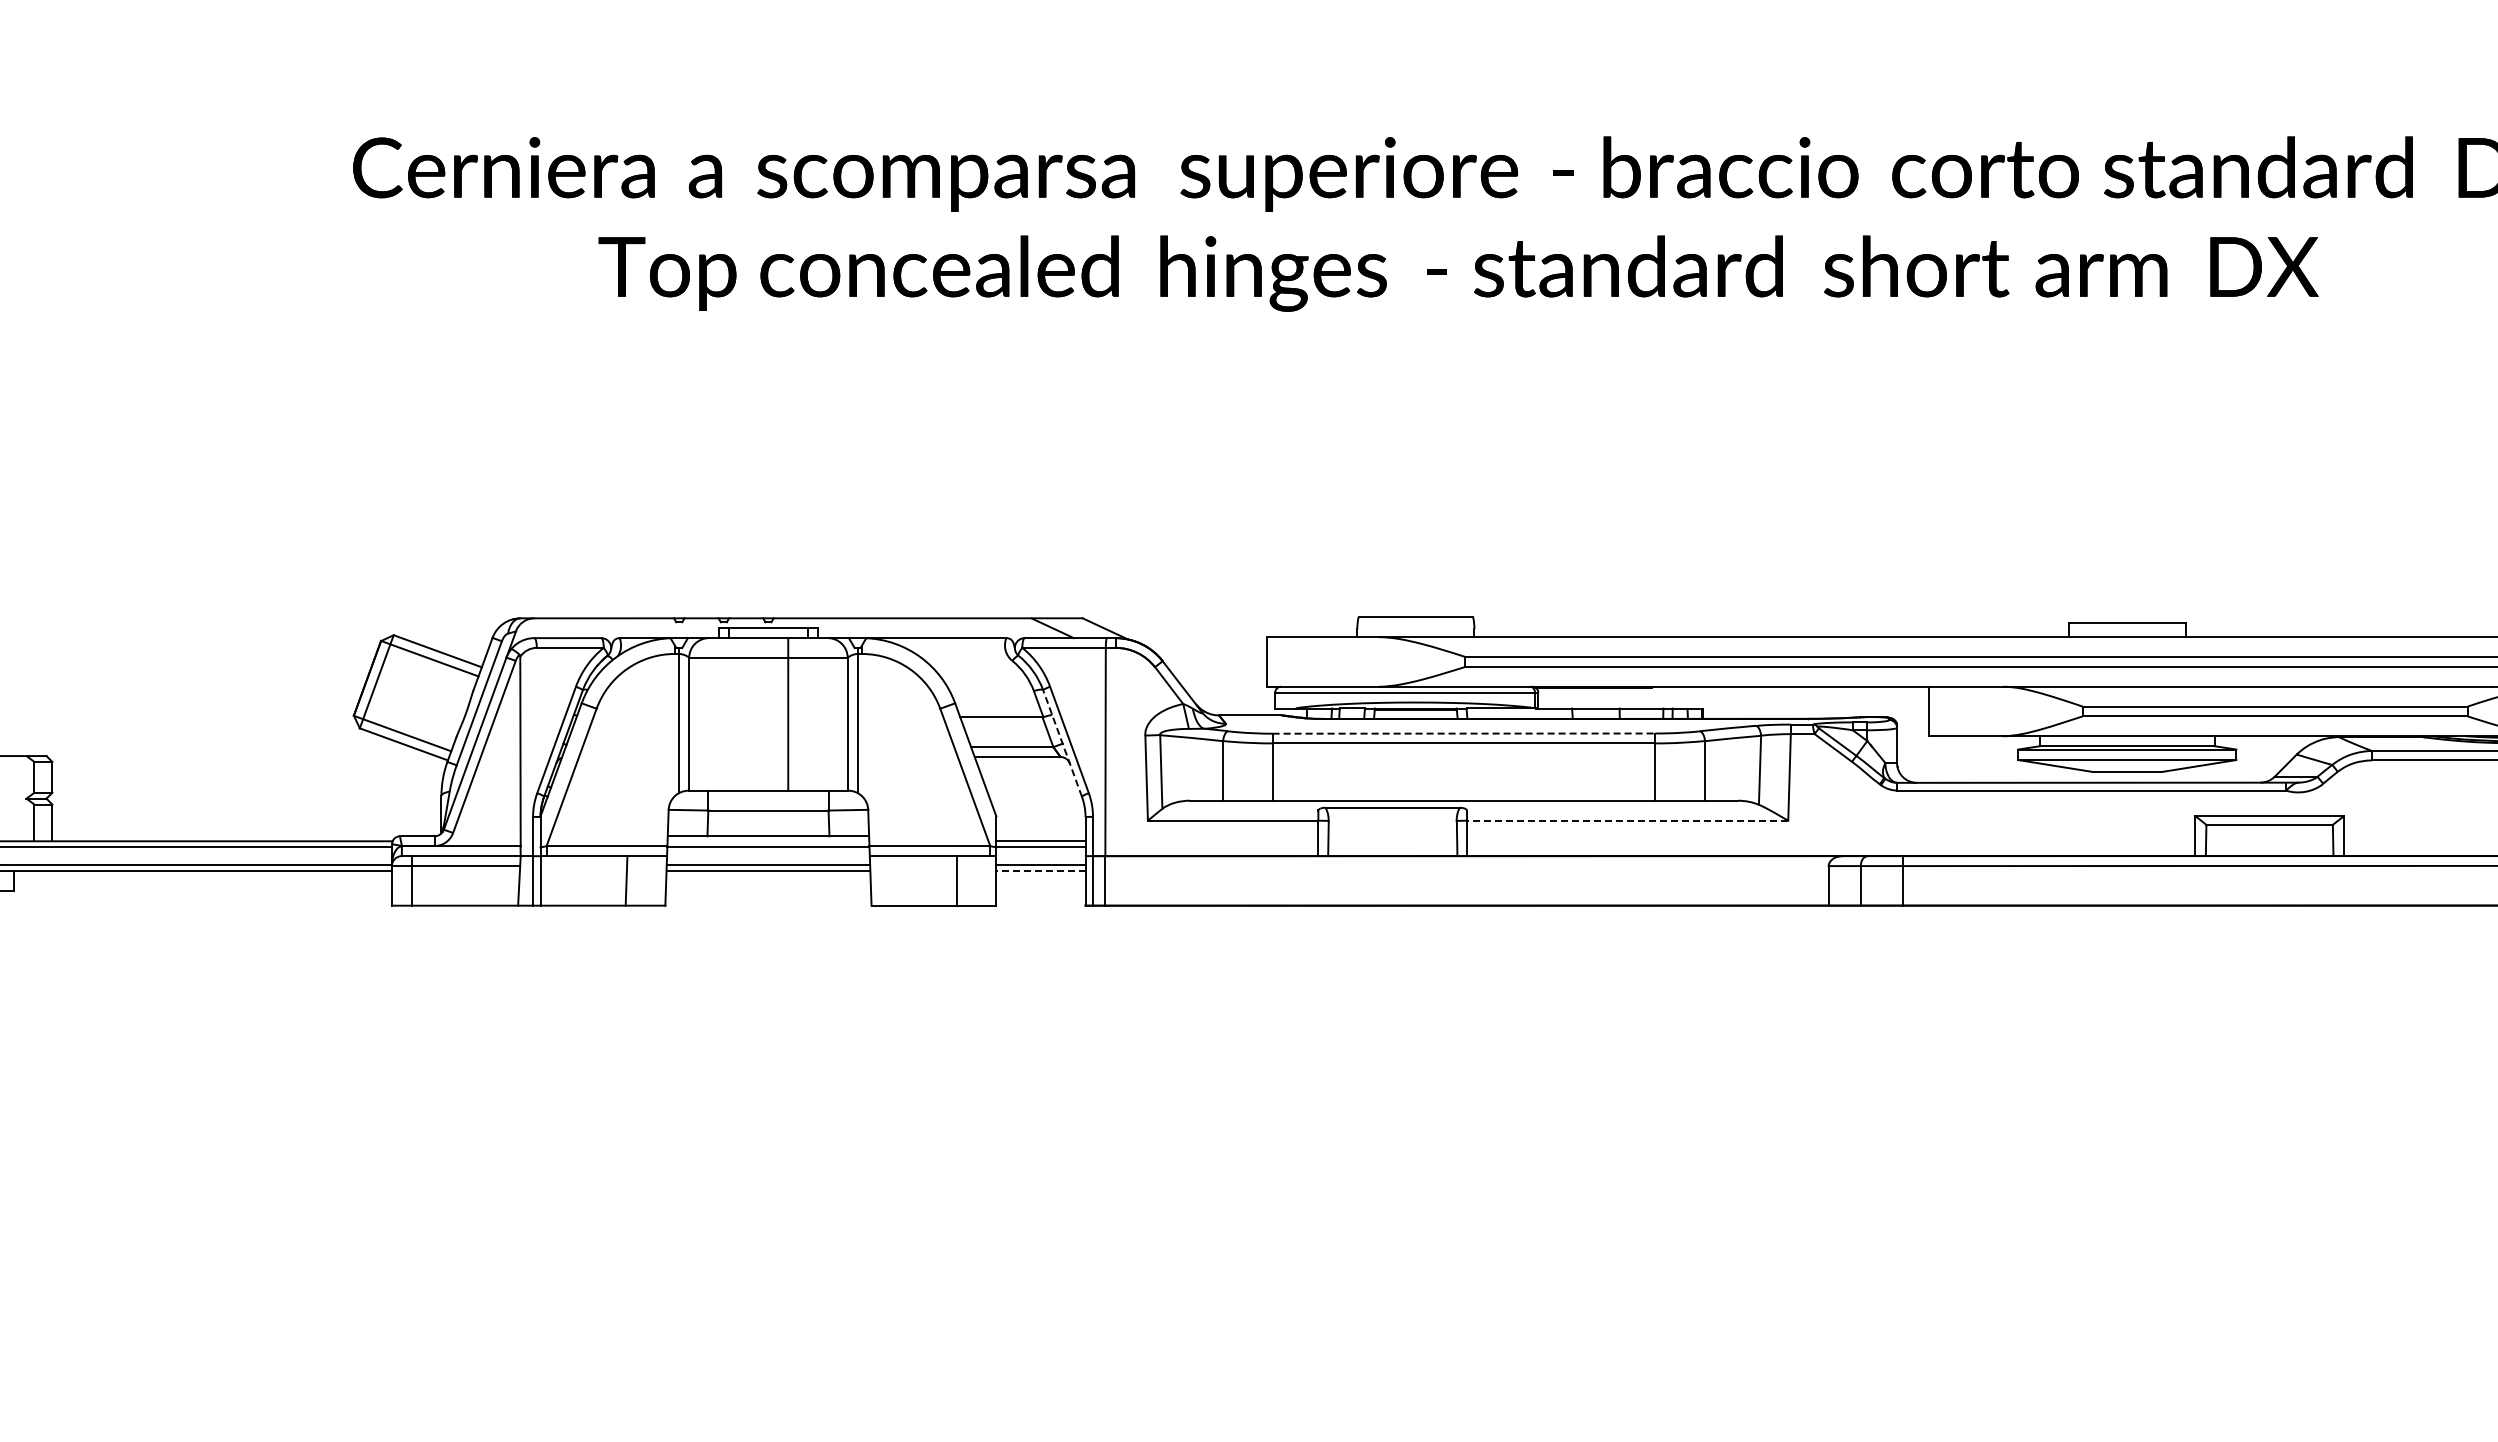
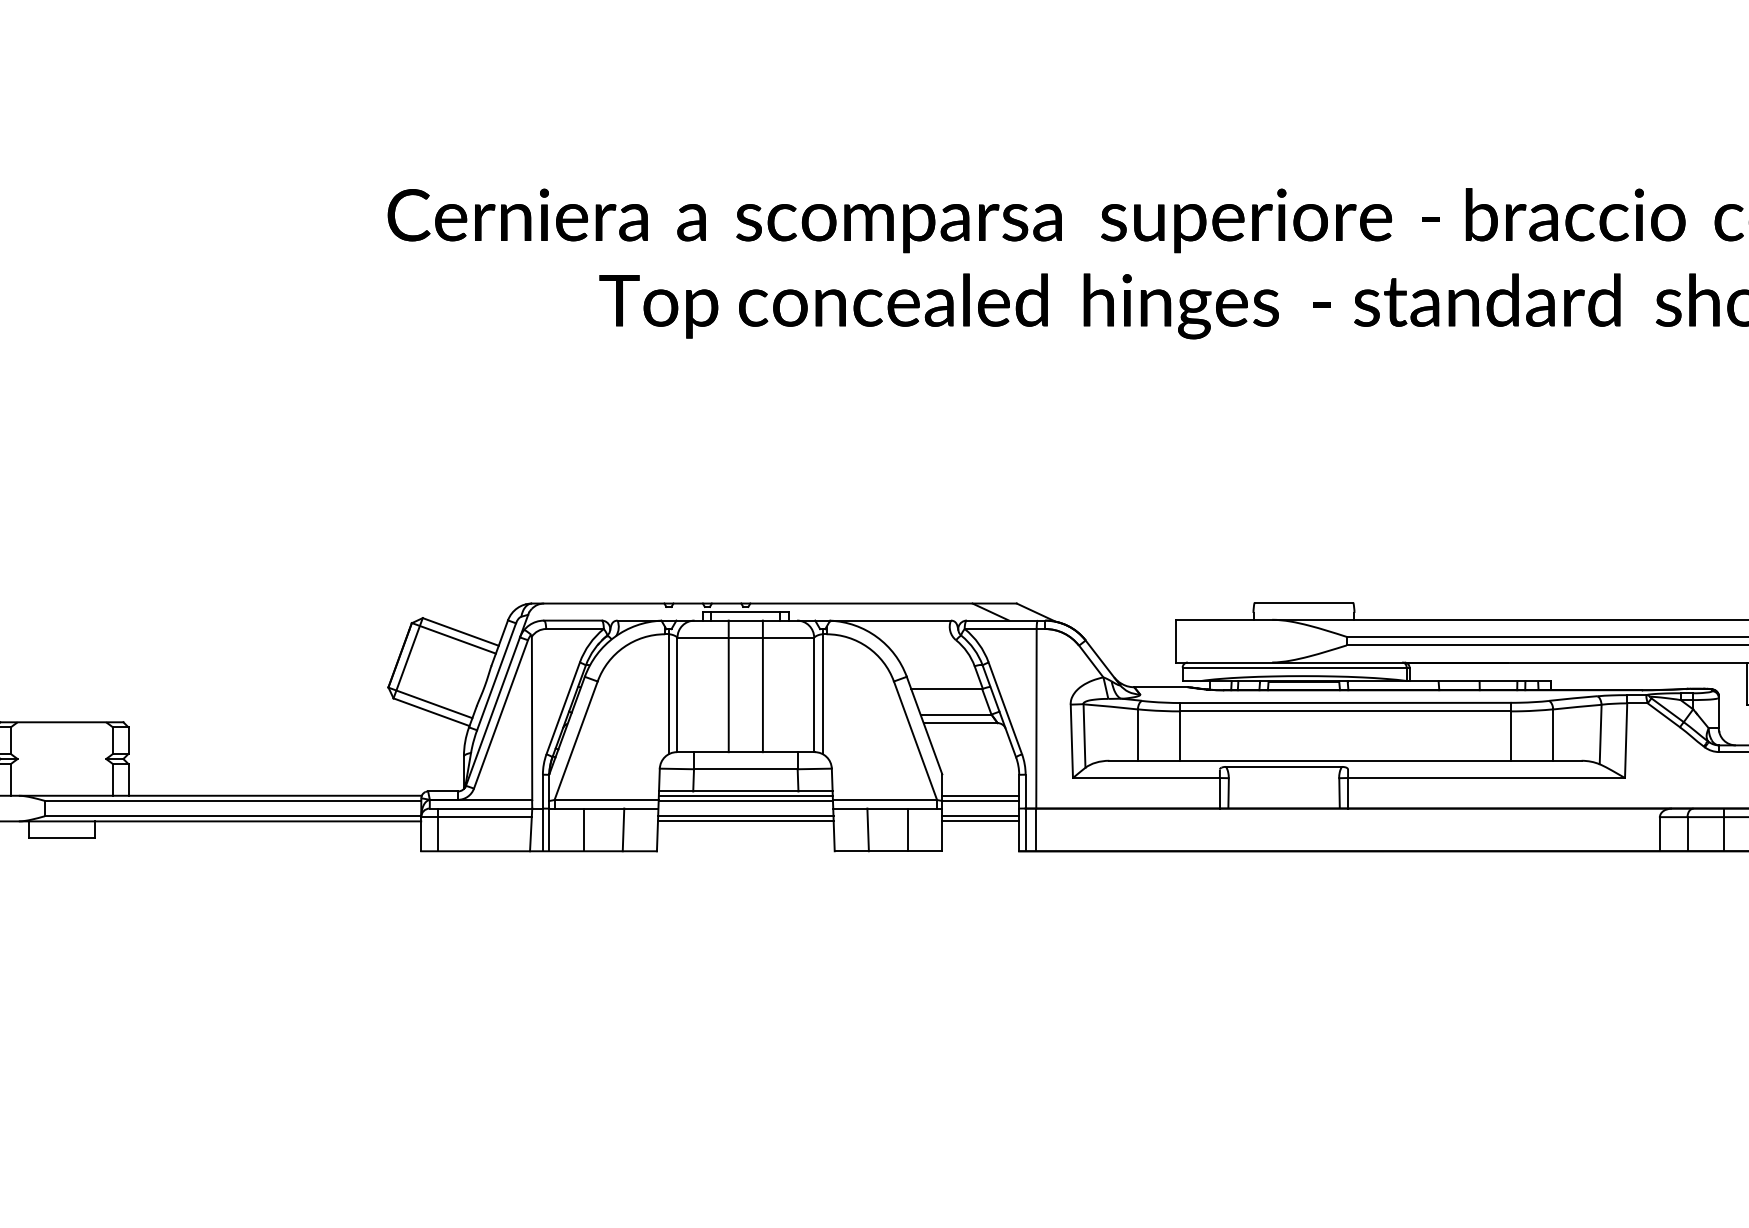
line: (748, 714) -> (728, 686), added
line: (1464, 733) -> (1345, 702), dashed -> solid
line: (1062, 743) -> (999, 711), dashed -> solid
line: (1627, 820) -> (1486, 777), dashed -> solid
line: (768, 841) -> (745, 795), added
line: (1040, 870) -> (980, 820), dashed -> solid
line: (580, 880) -> (583, 829), added
line: (910, 880) -> (868, 829), added

